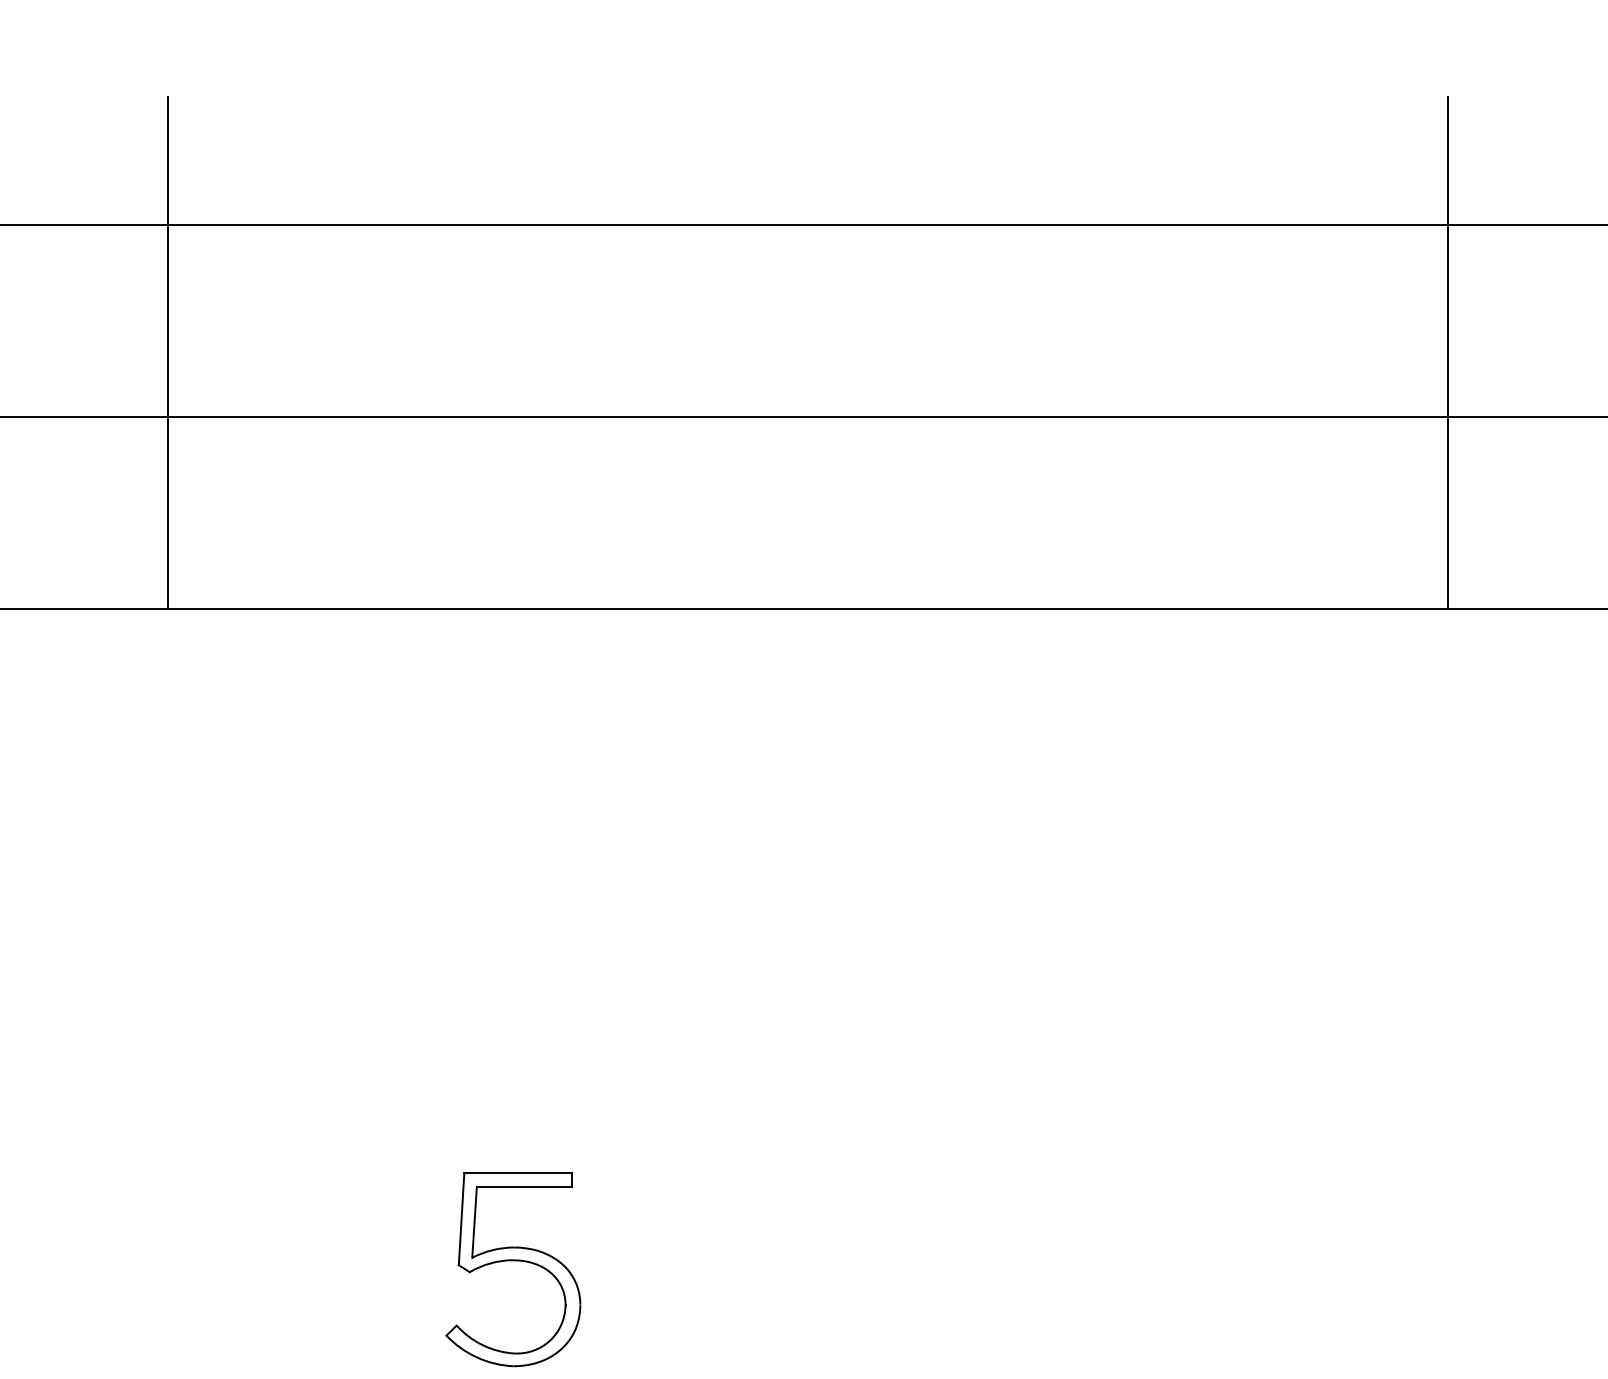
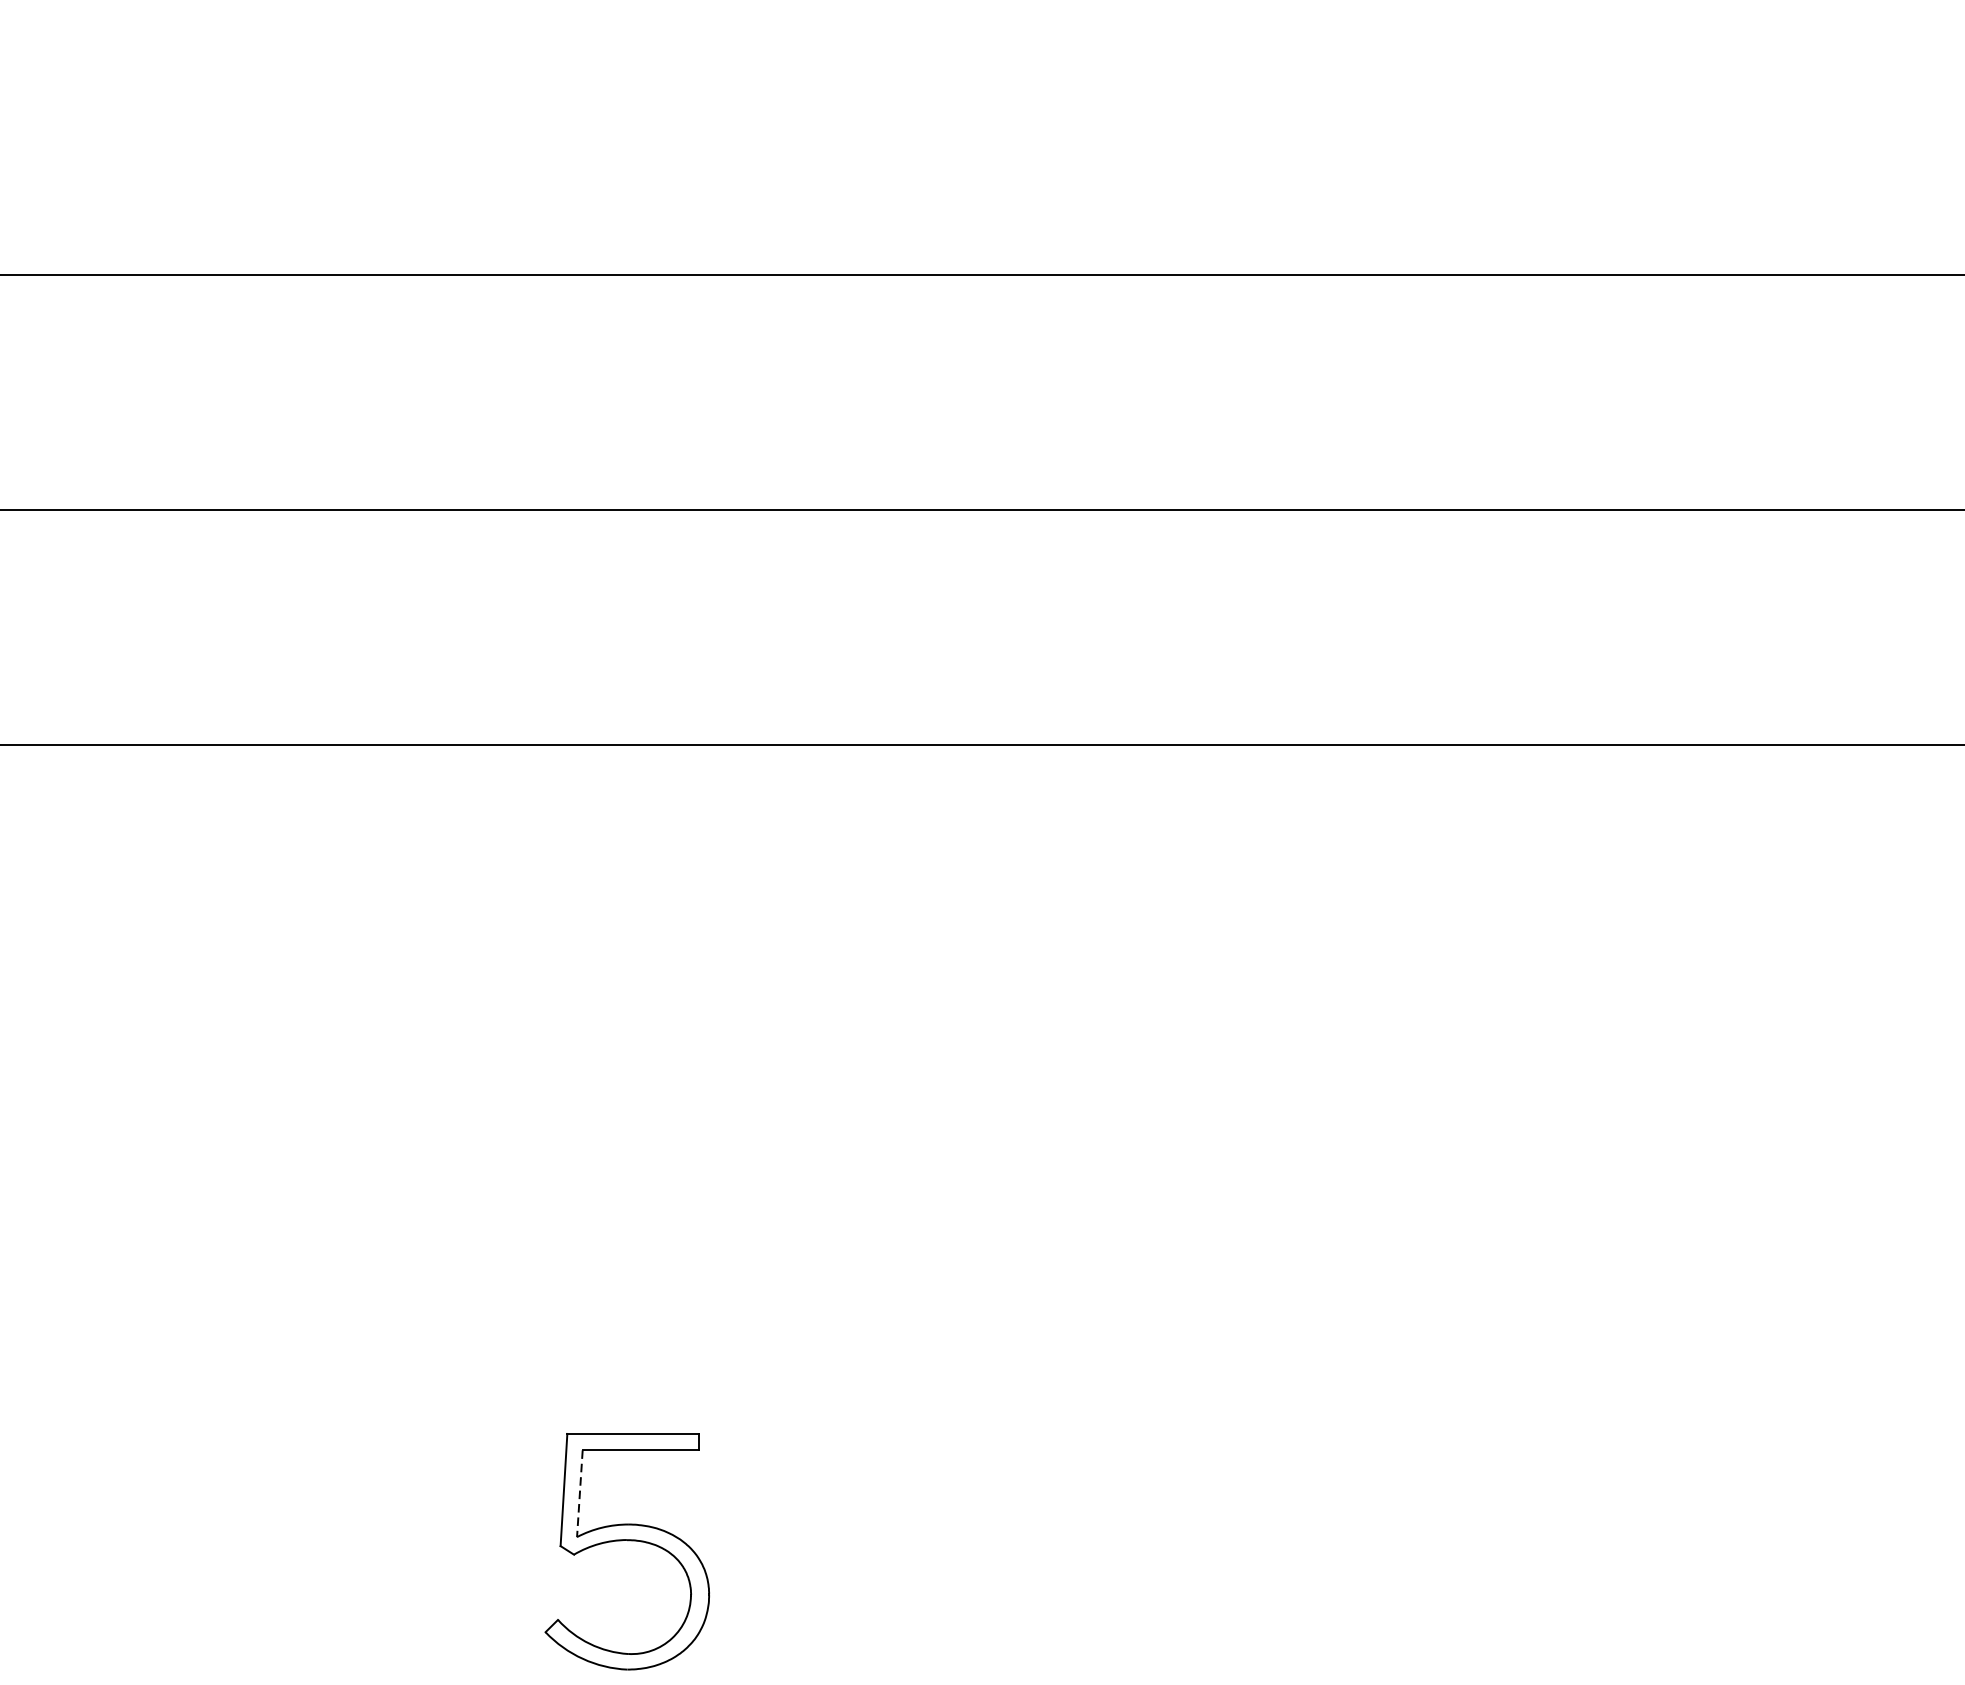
line: (167, 353) -> (204, 431), removed
line: (1448, 353) -> (1770, 431), removed
line: (474, 1222) -> (579, 1493), solid -> dashed

